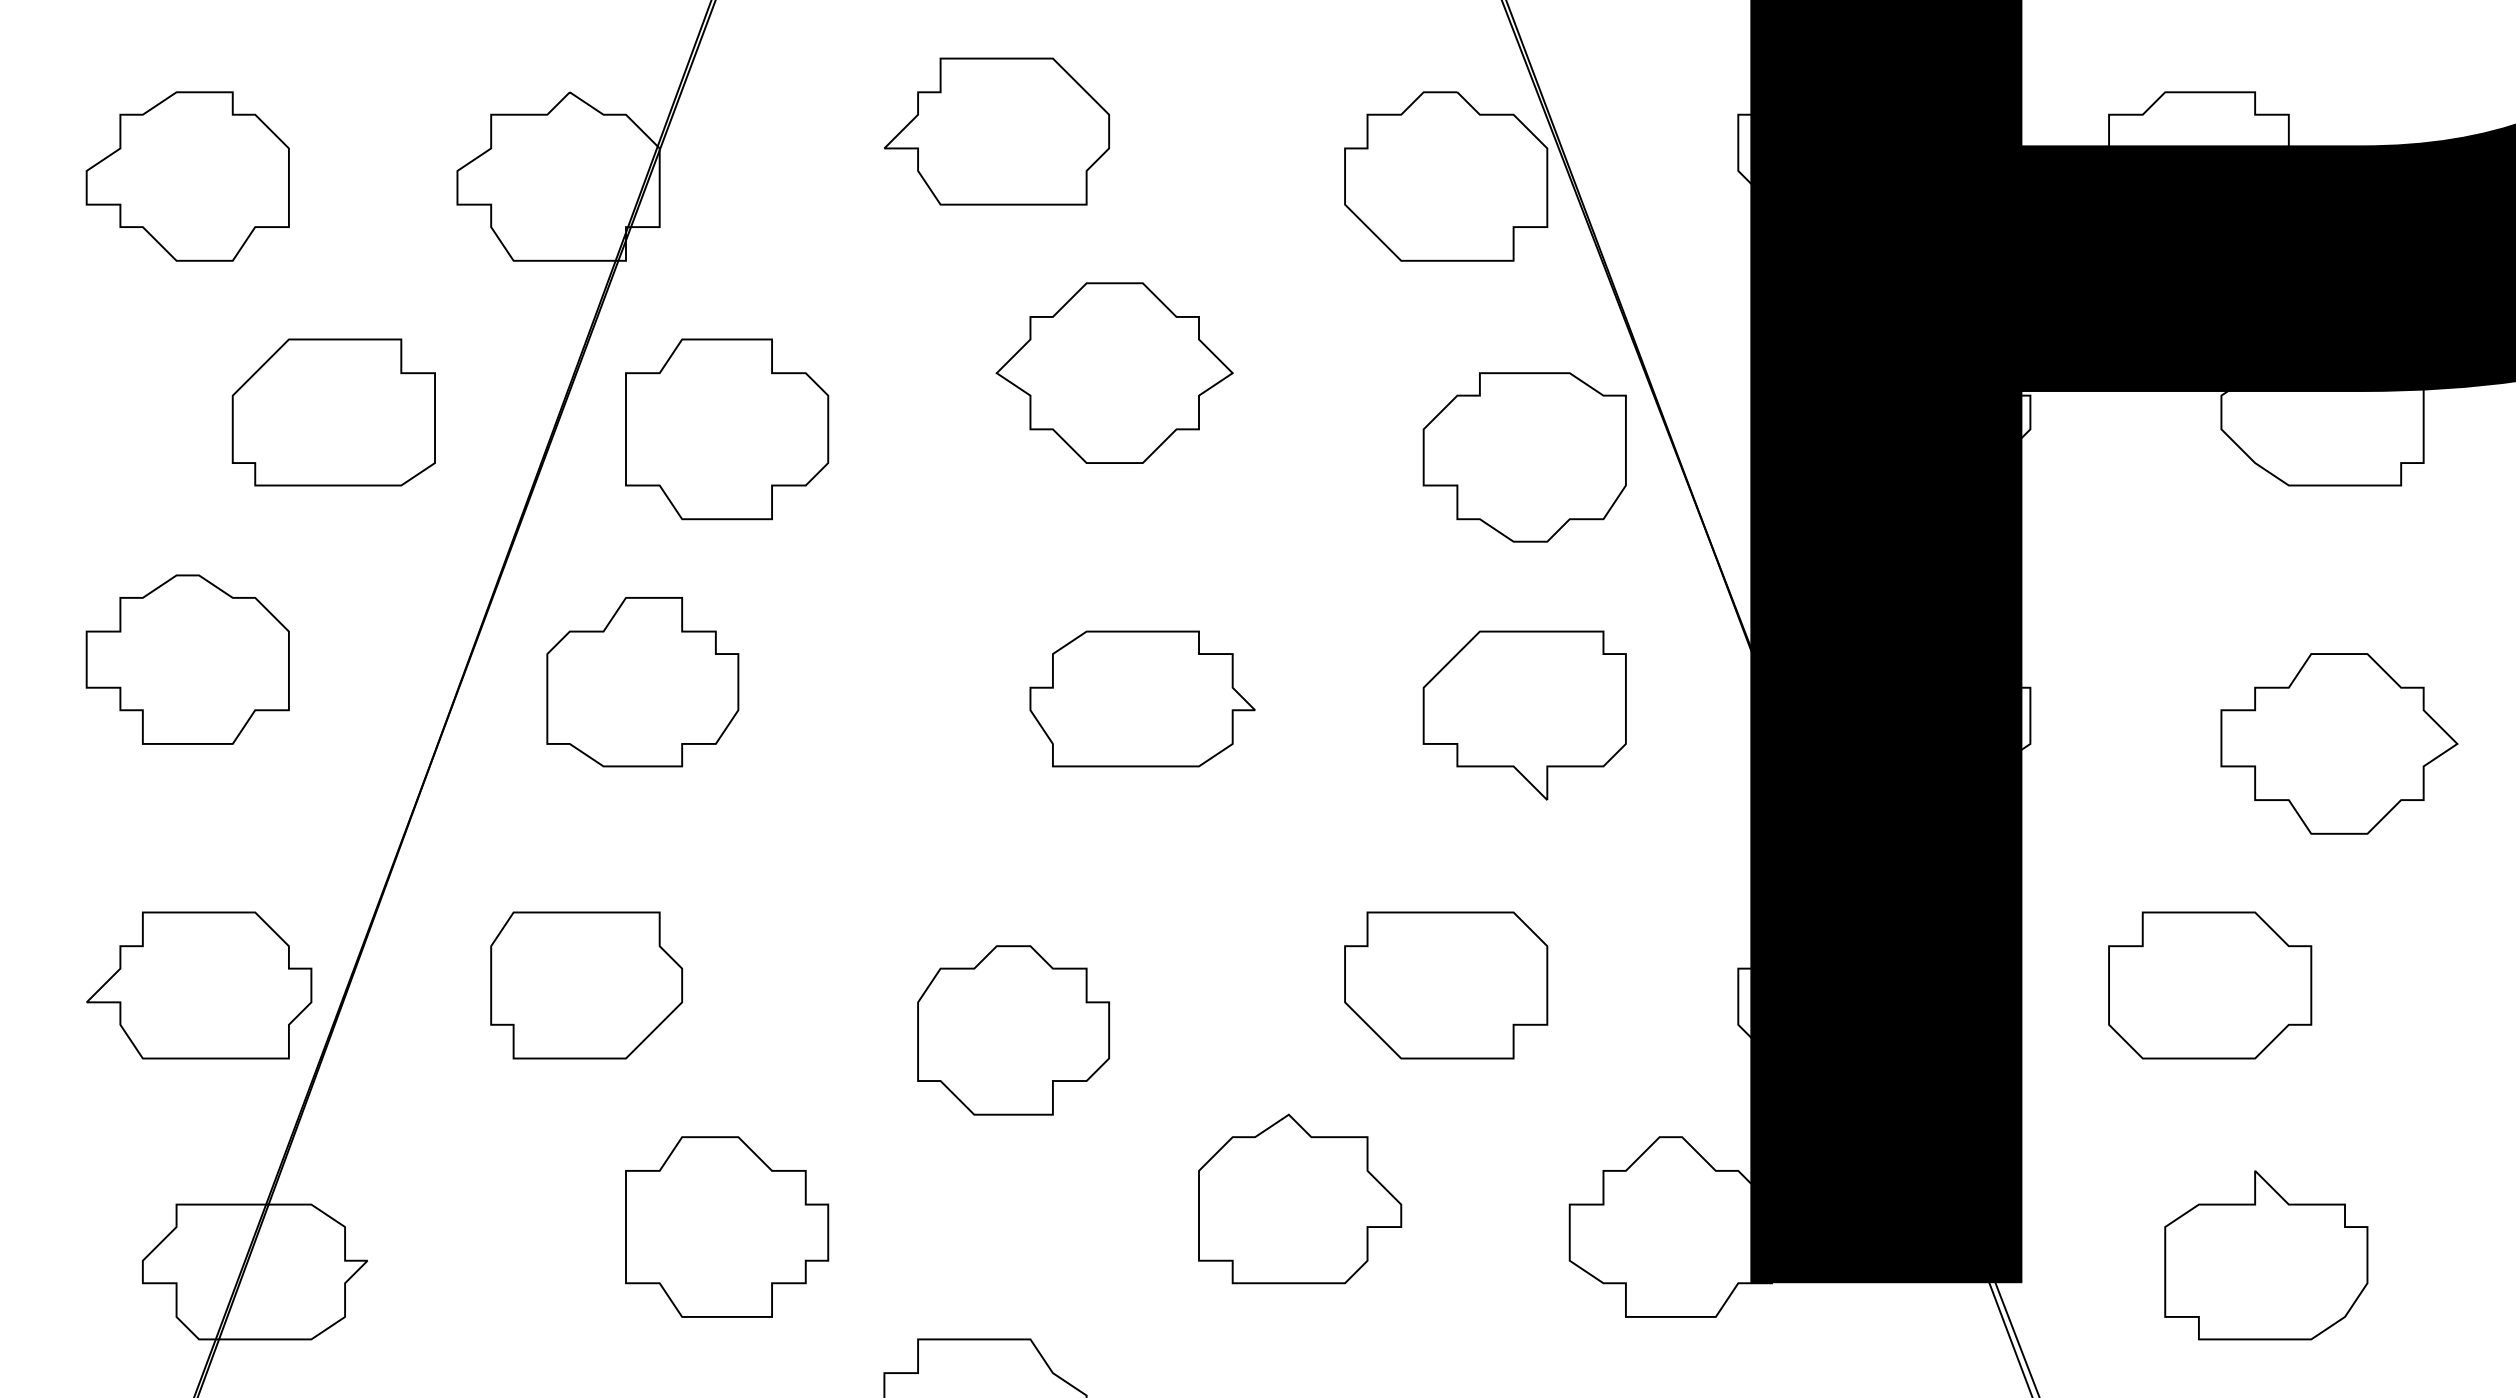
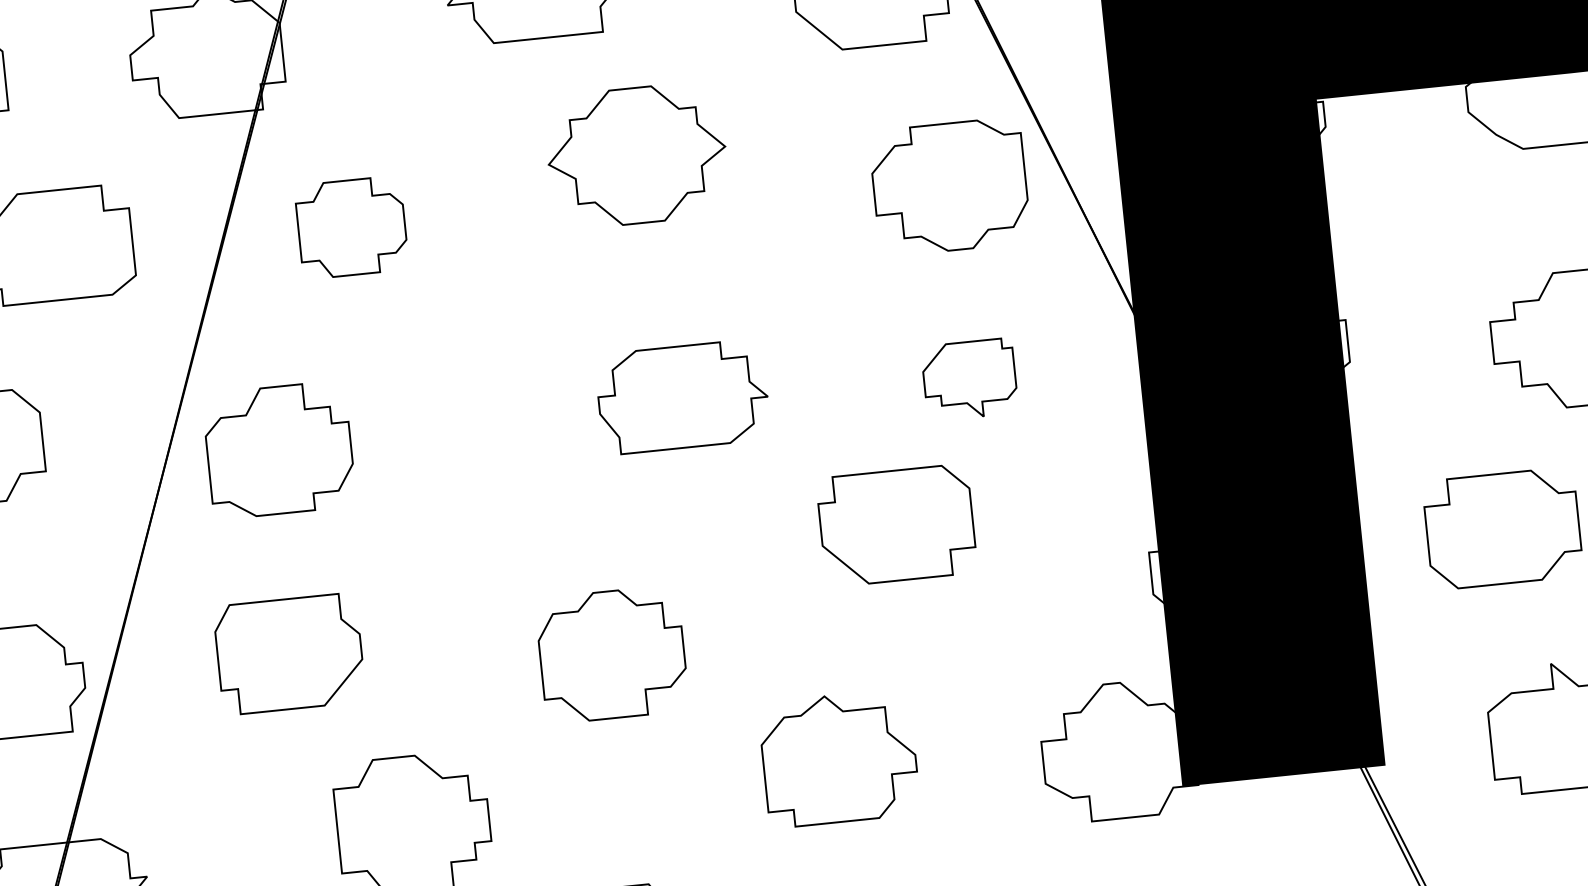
part: (727, 429) -> (351, 227), size x0.7
part: (642, 682) -> (279, 450), moved
part: (1524, 715) -> (969, 379), size x0.6
part: (1446, 985) -> (897, 525), moved

